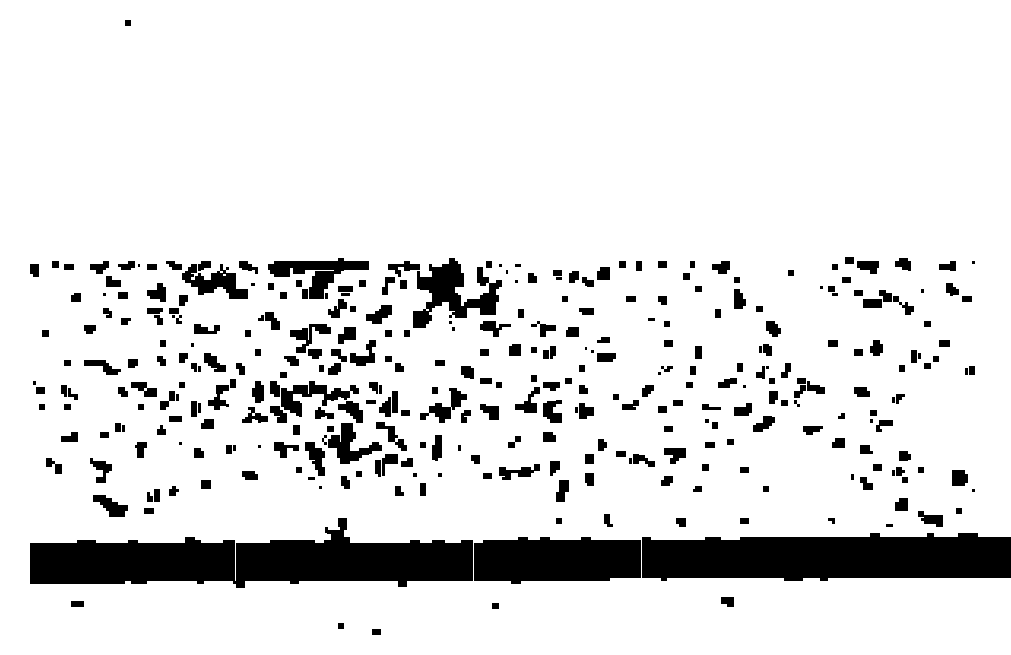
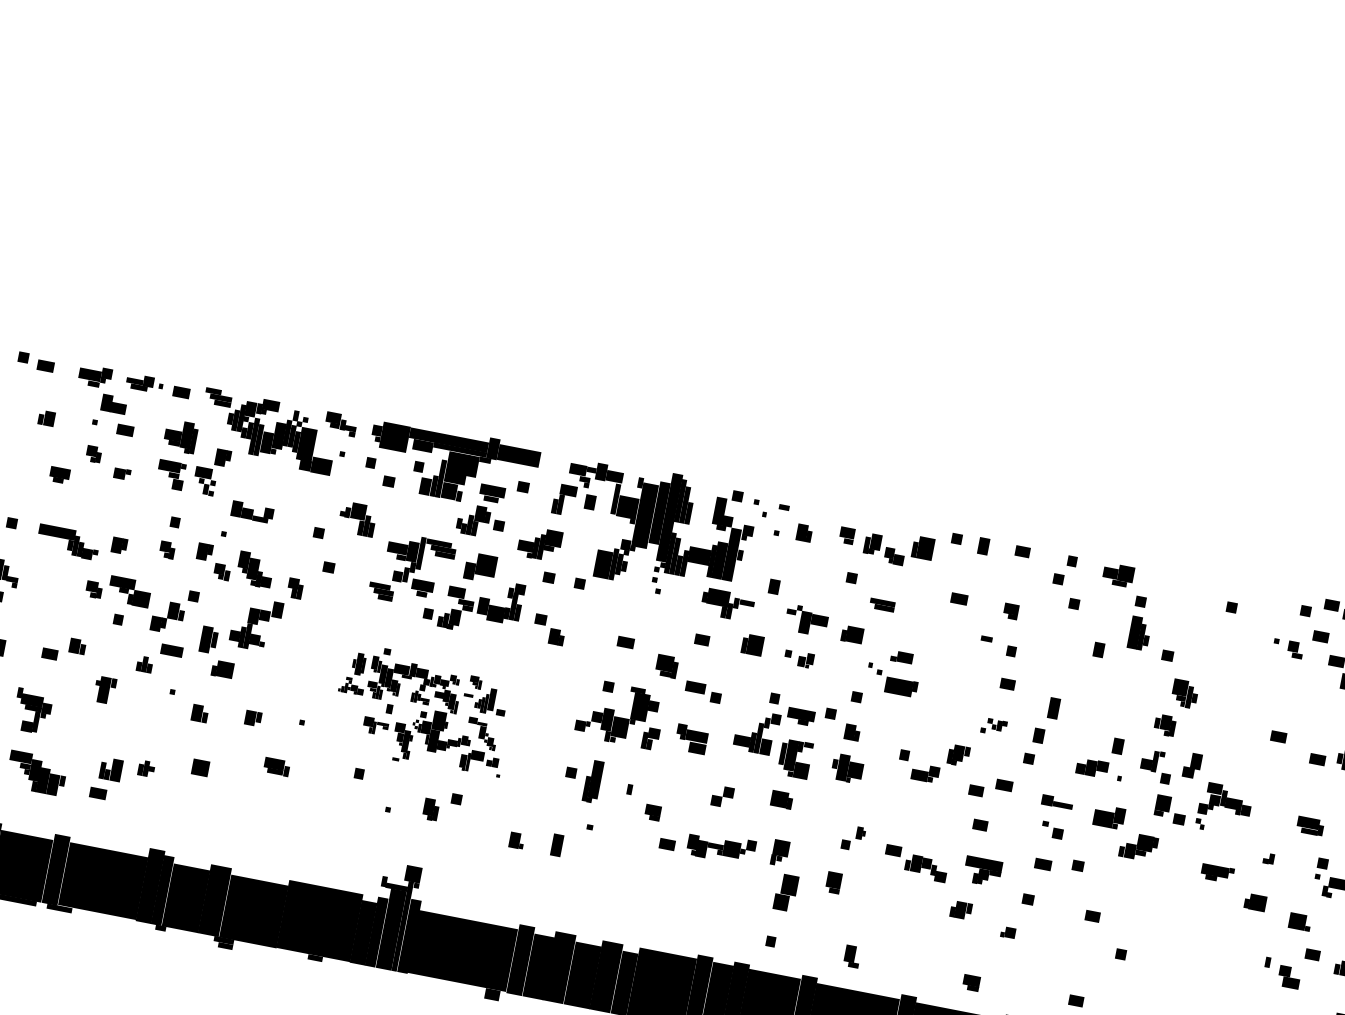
part: (543, 352) -> (798, 658), size x0.7
part: (329, 425) -> (423, 710), size x0.6
part: (595, 451) -> (852, 838), size x0.6

